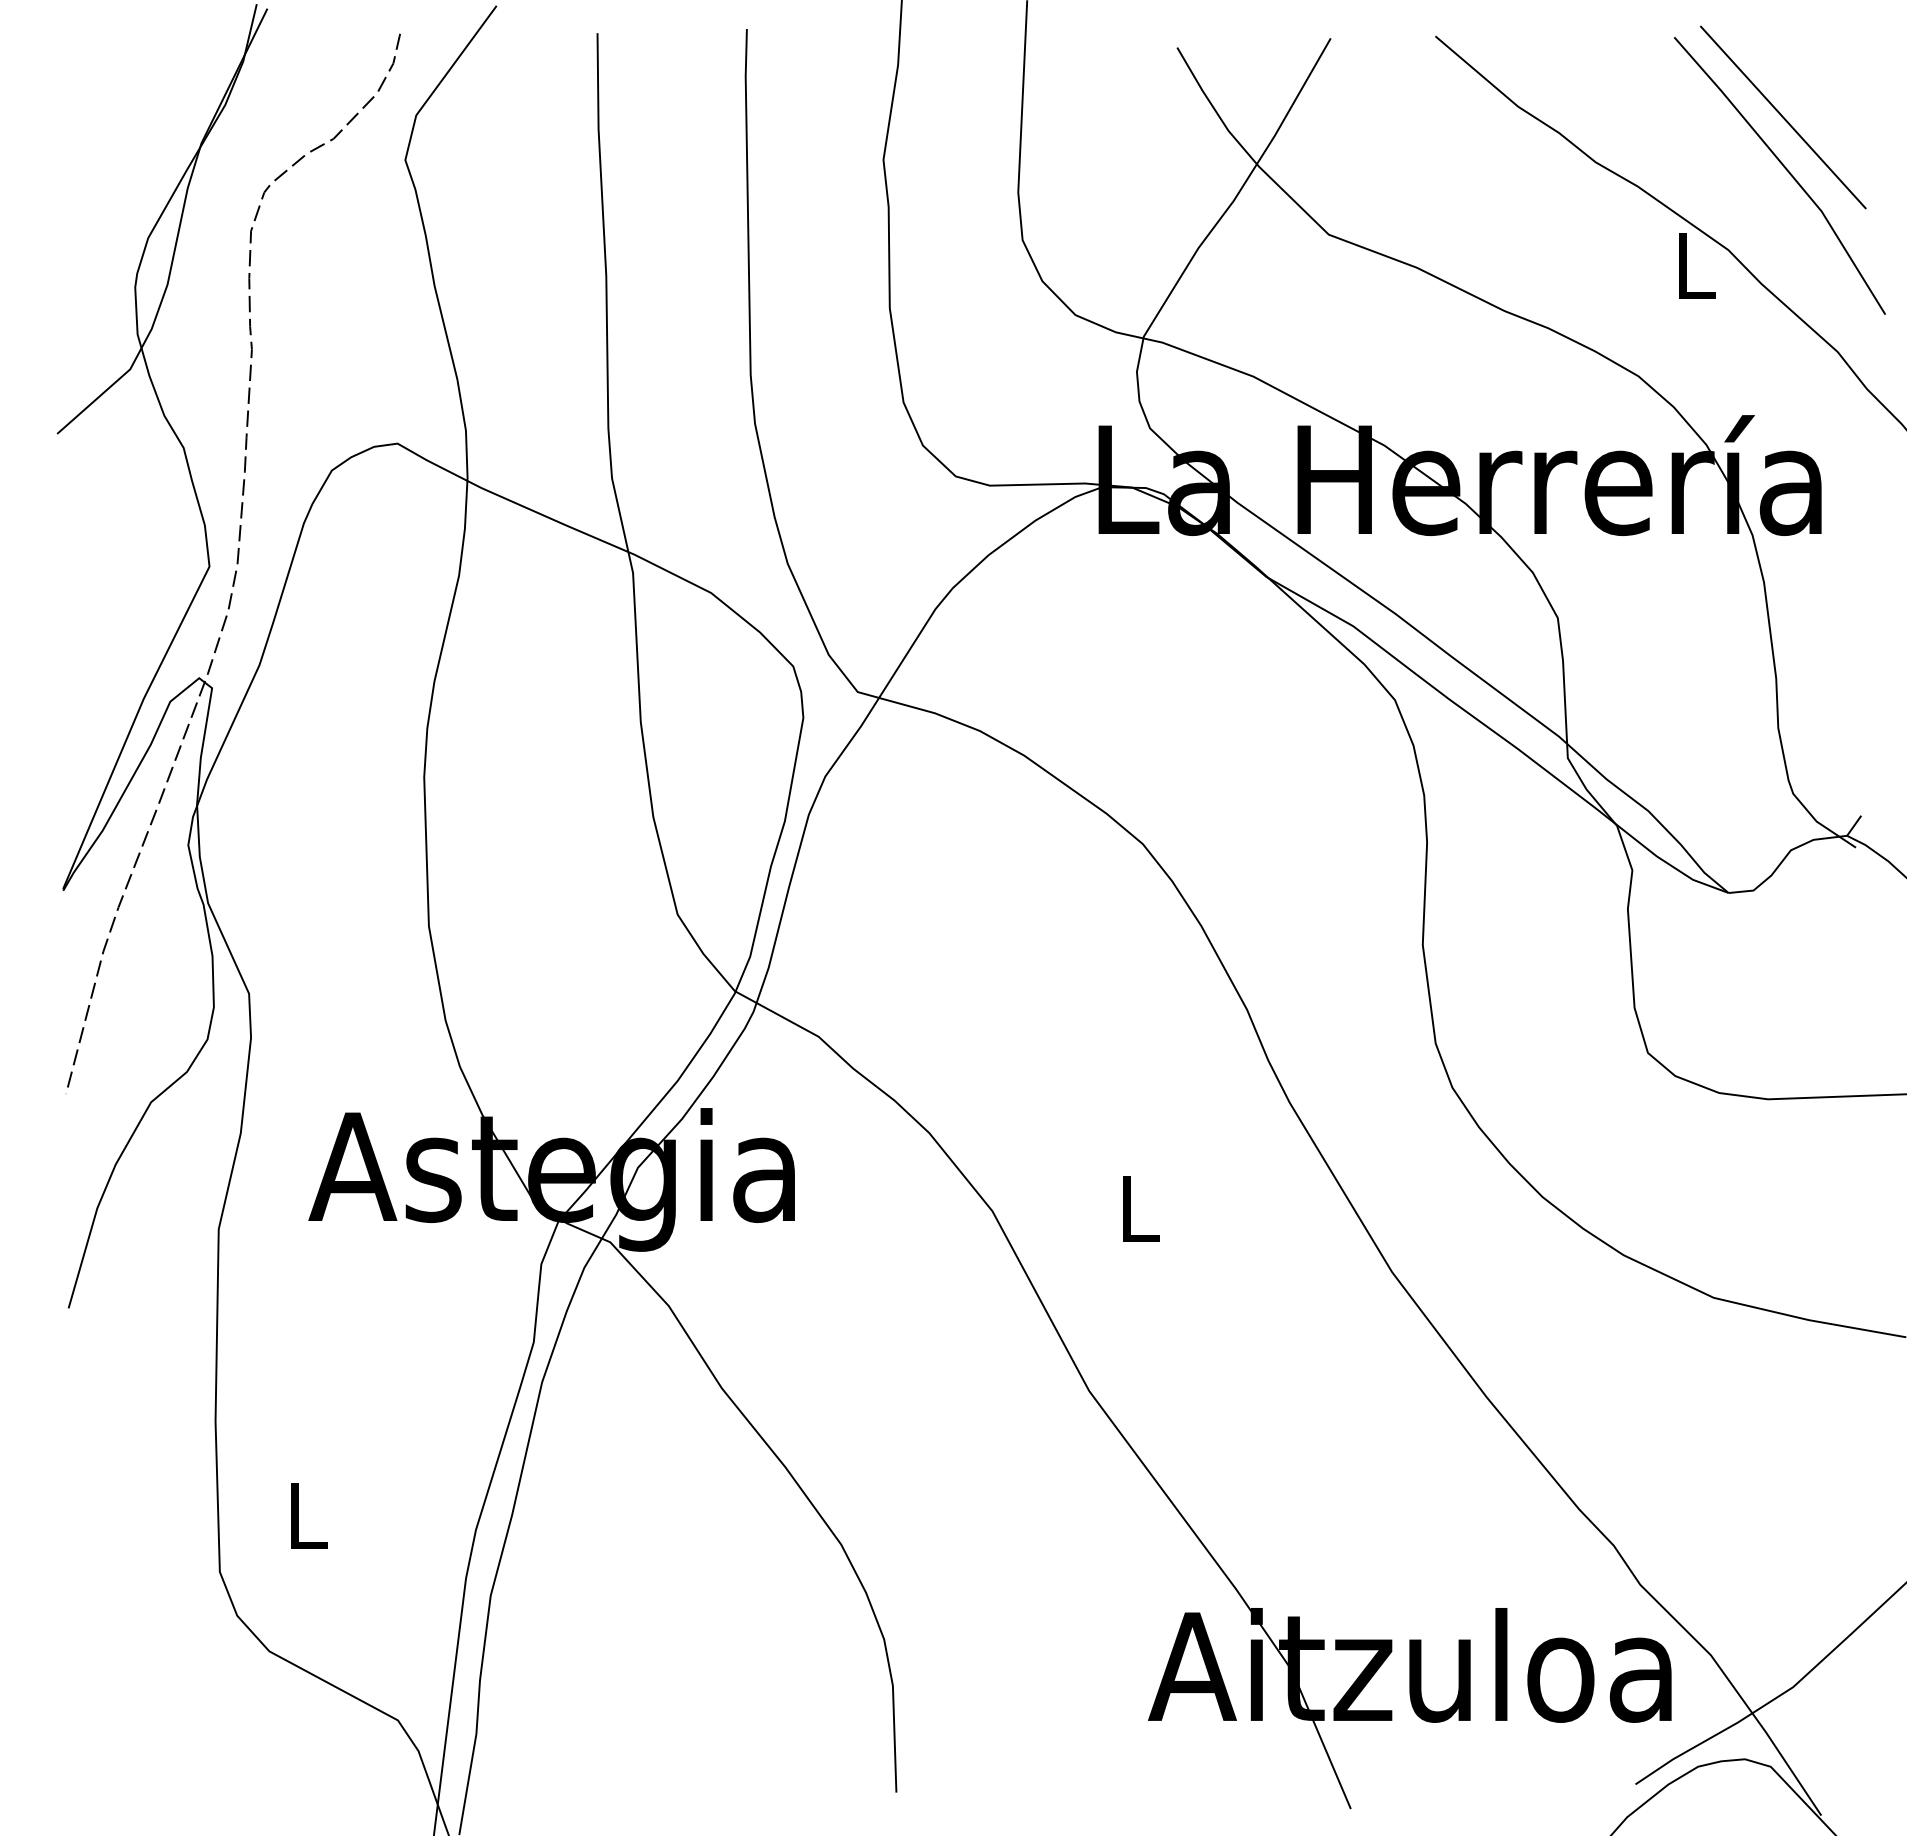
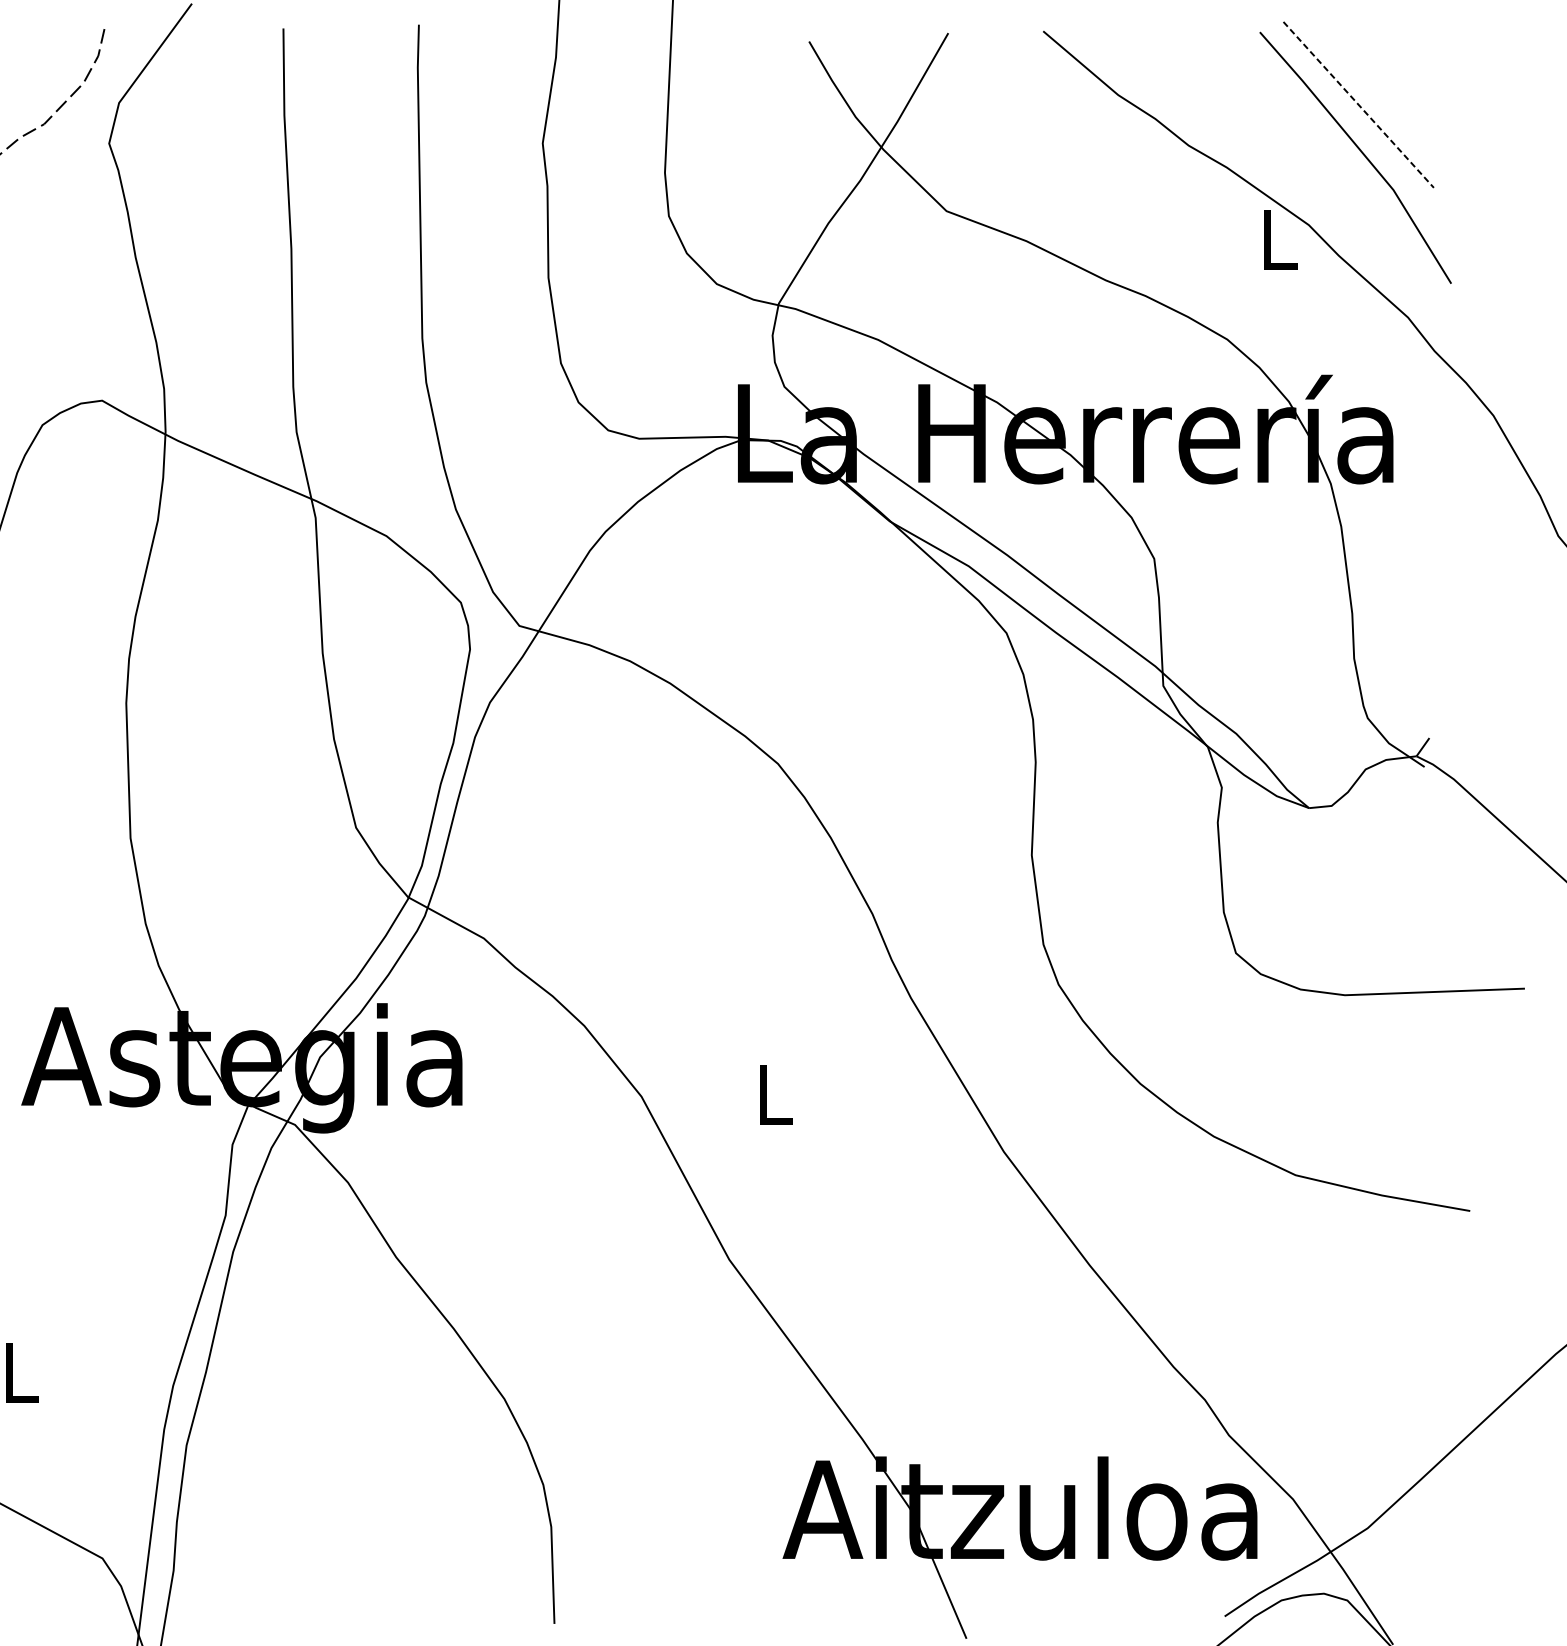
line: (1783, 117) -> (1358, 104), solid -> dashed

